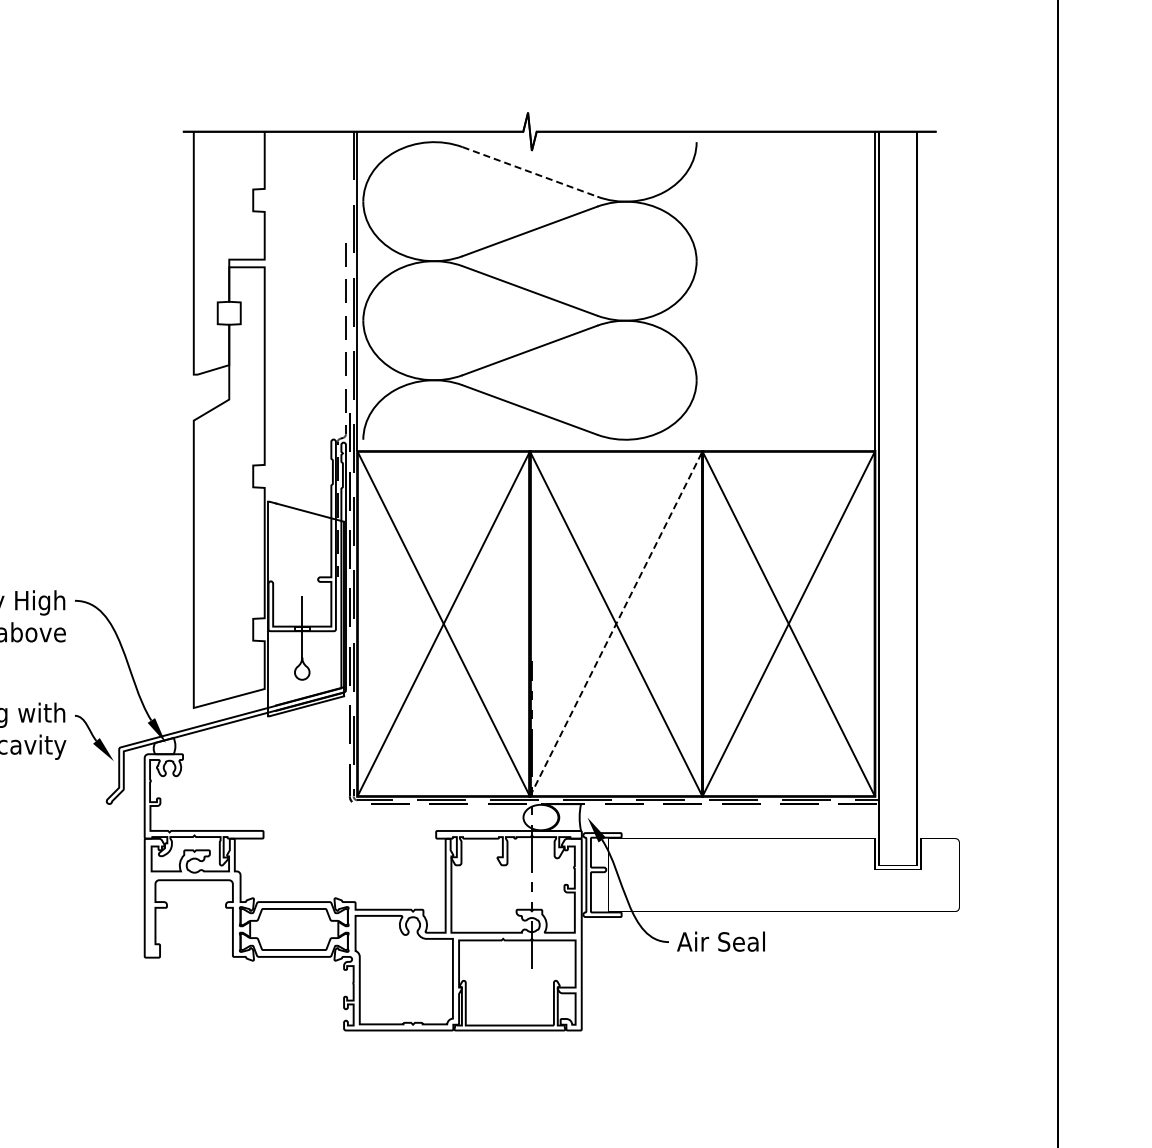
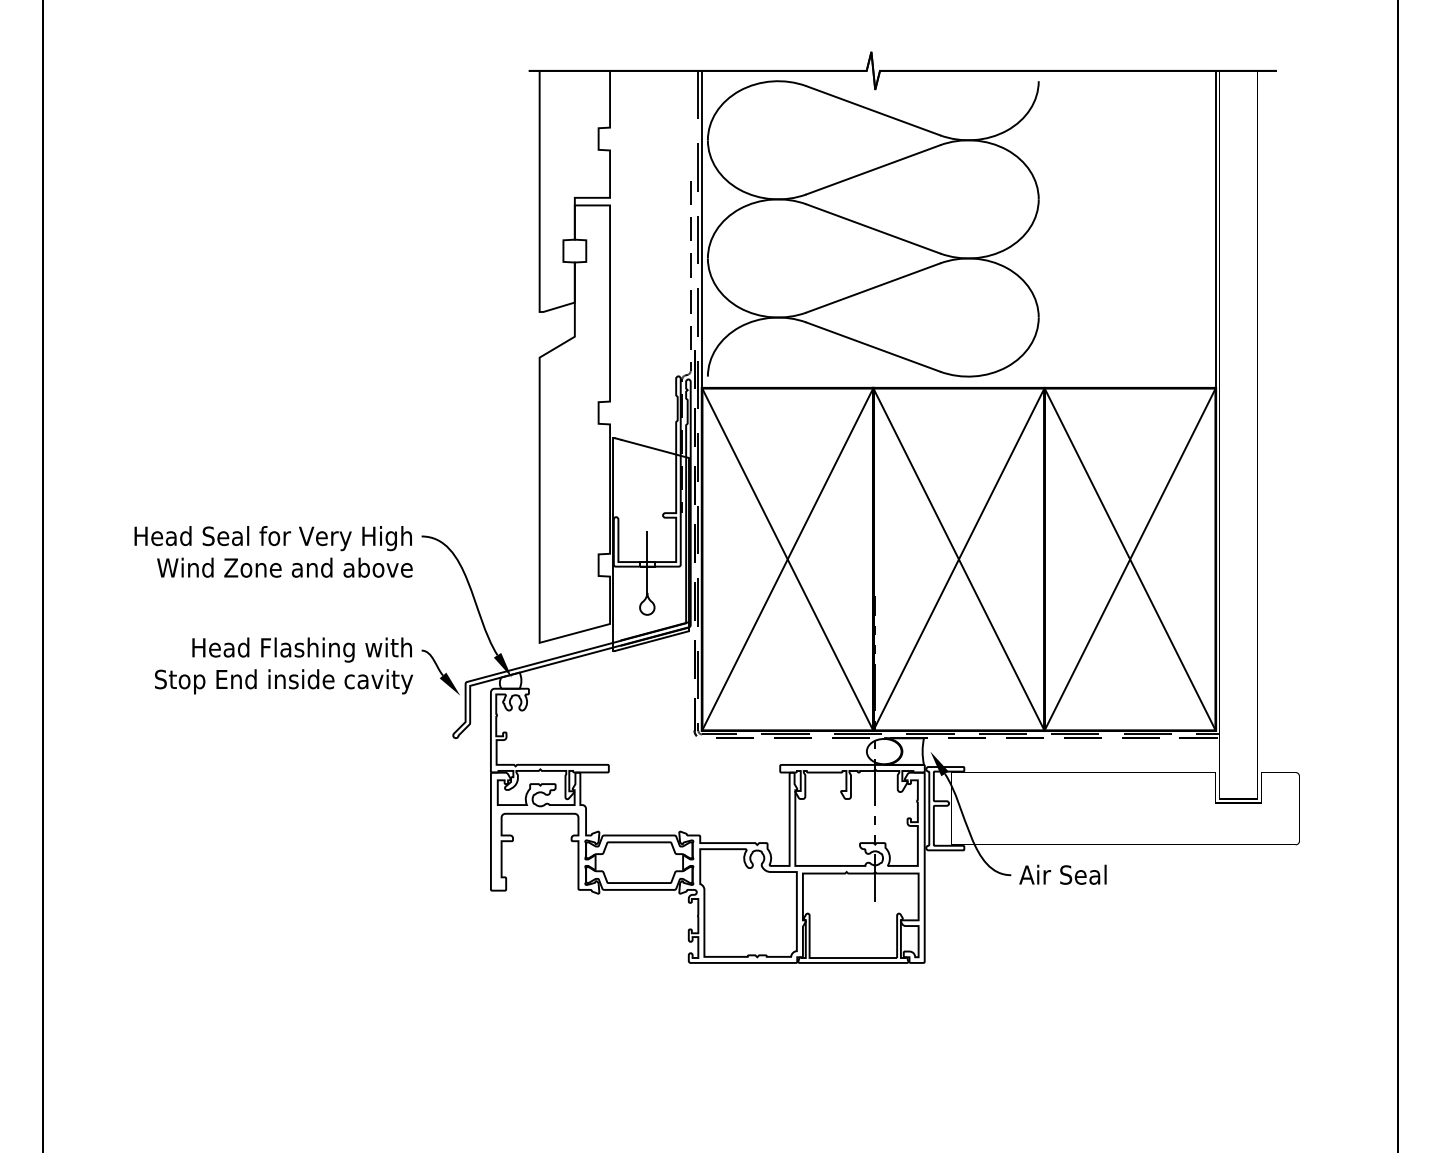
line: (530, 171) -> (873, 110), dashed -> solid
line: (616, 624) -> (959, 559), dashed -> solid

